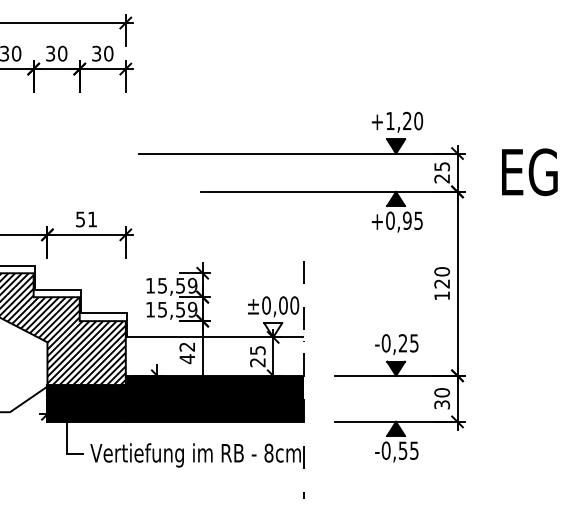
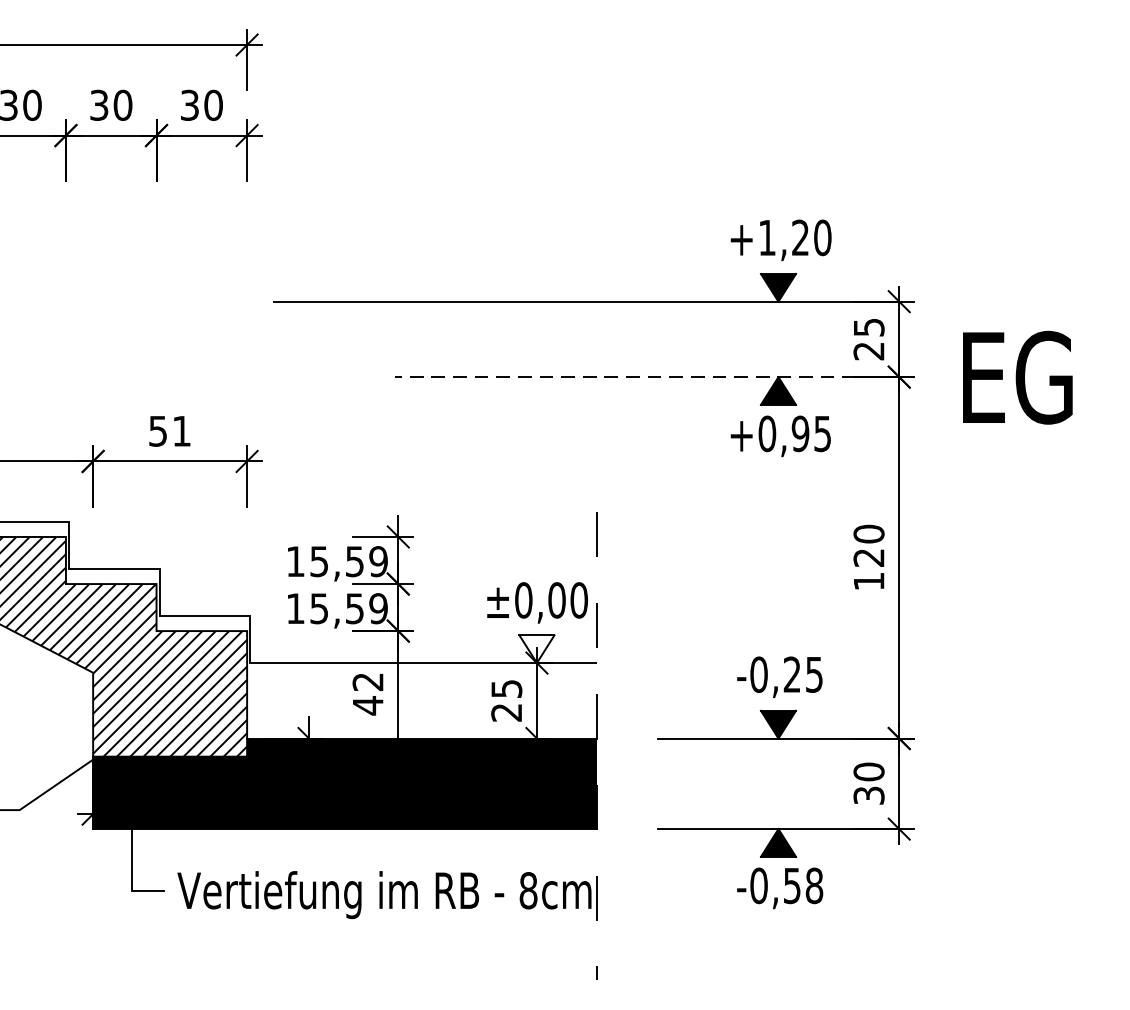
text: (529, 172) -> (1017, 378), moved
line: (328, 191) -> (645, 376), solid -> dashed
text: (414, 450) -> (814, 885), -0,55 -> -0,58

